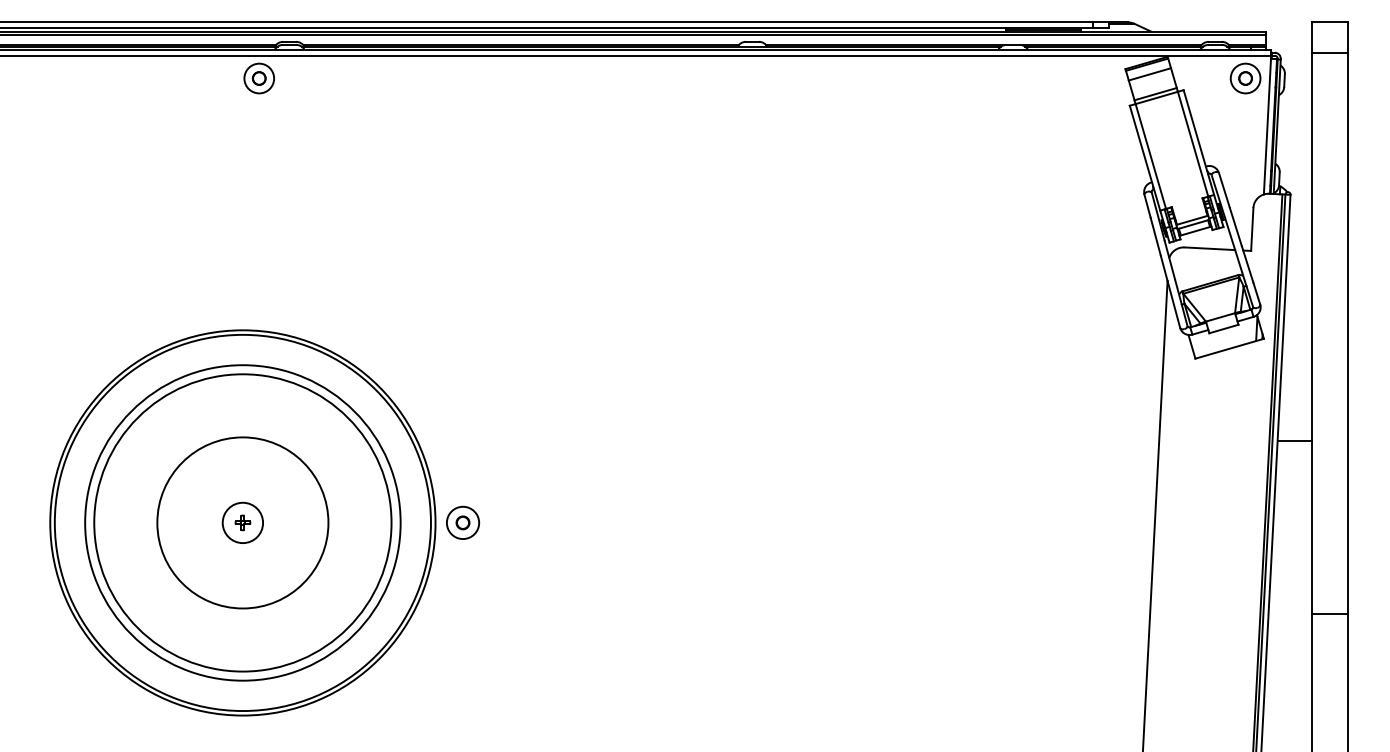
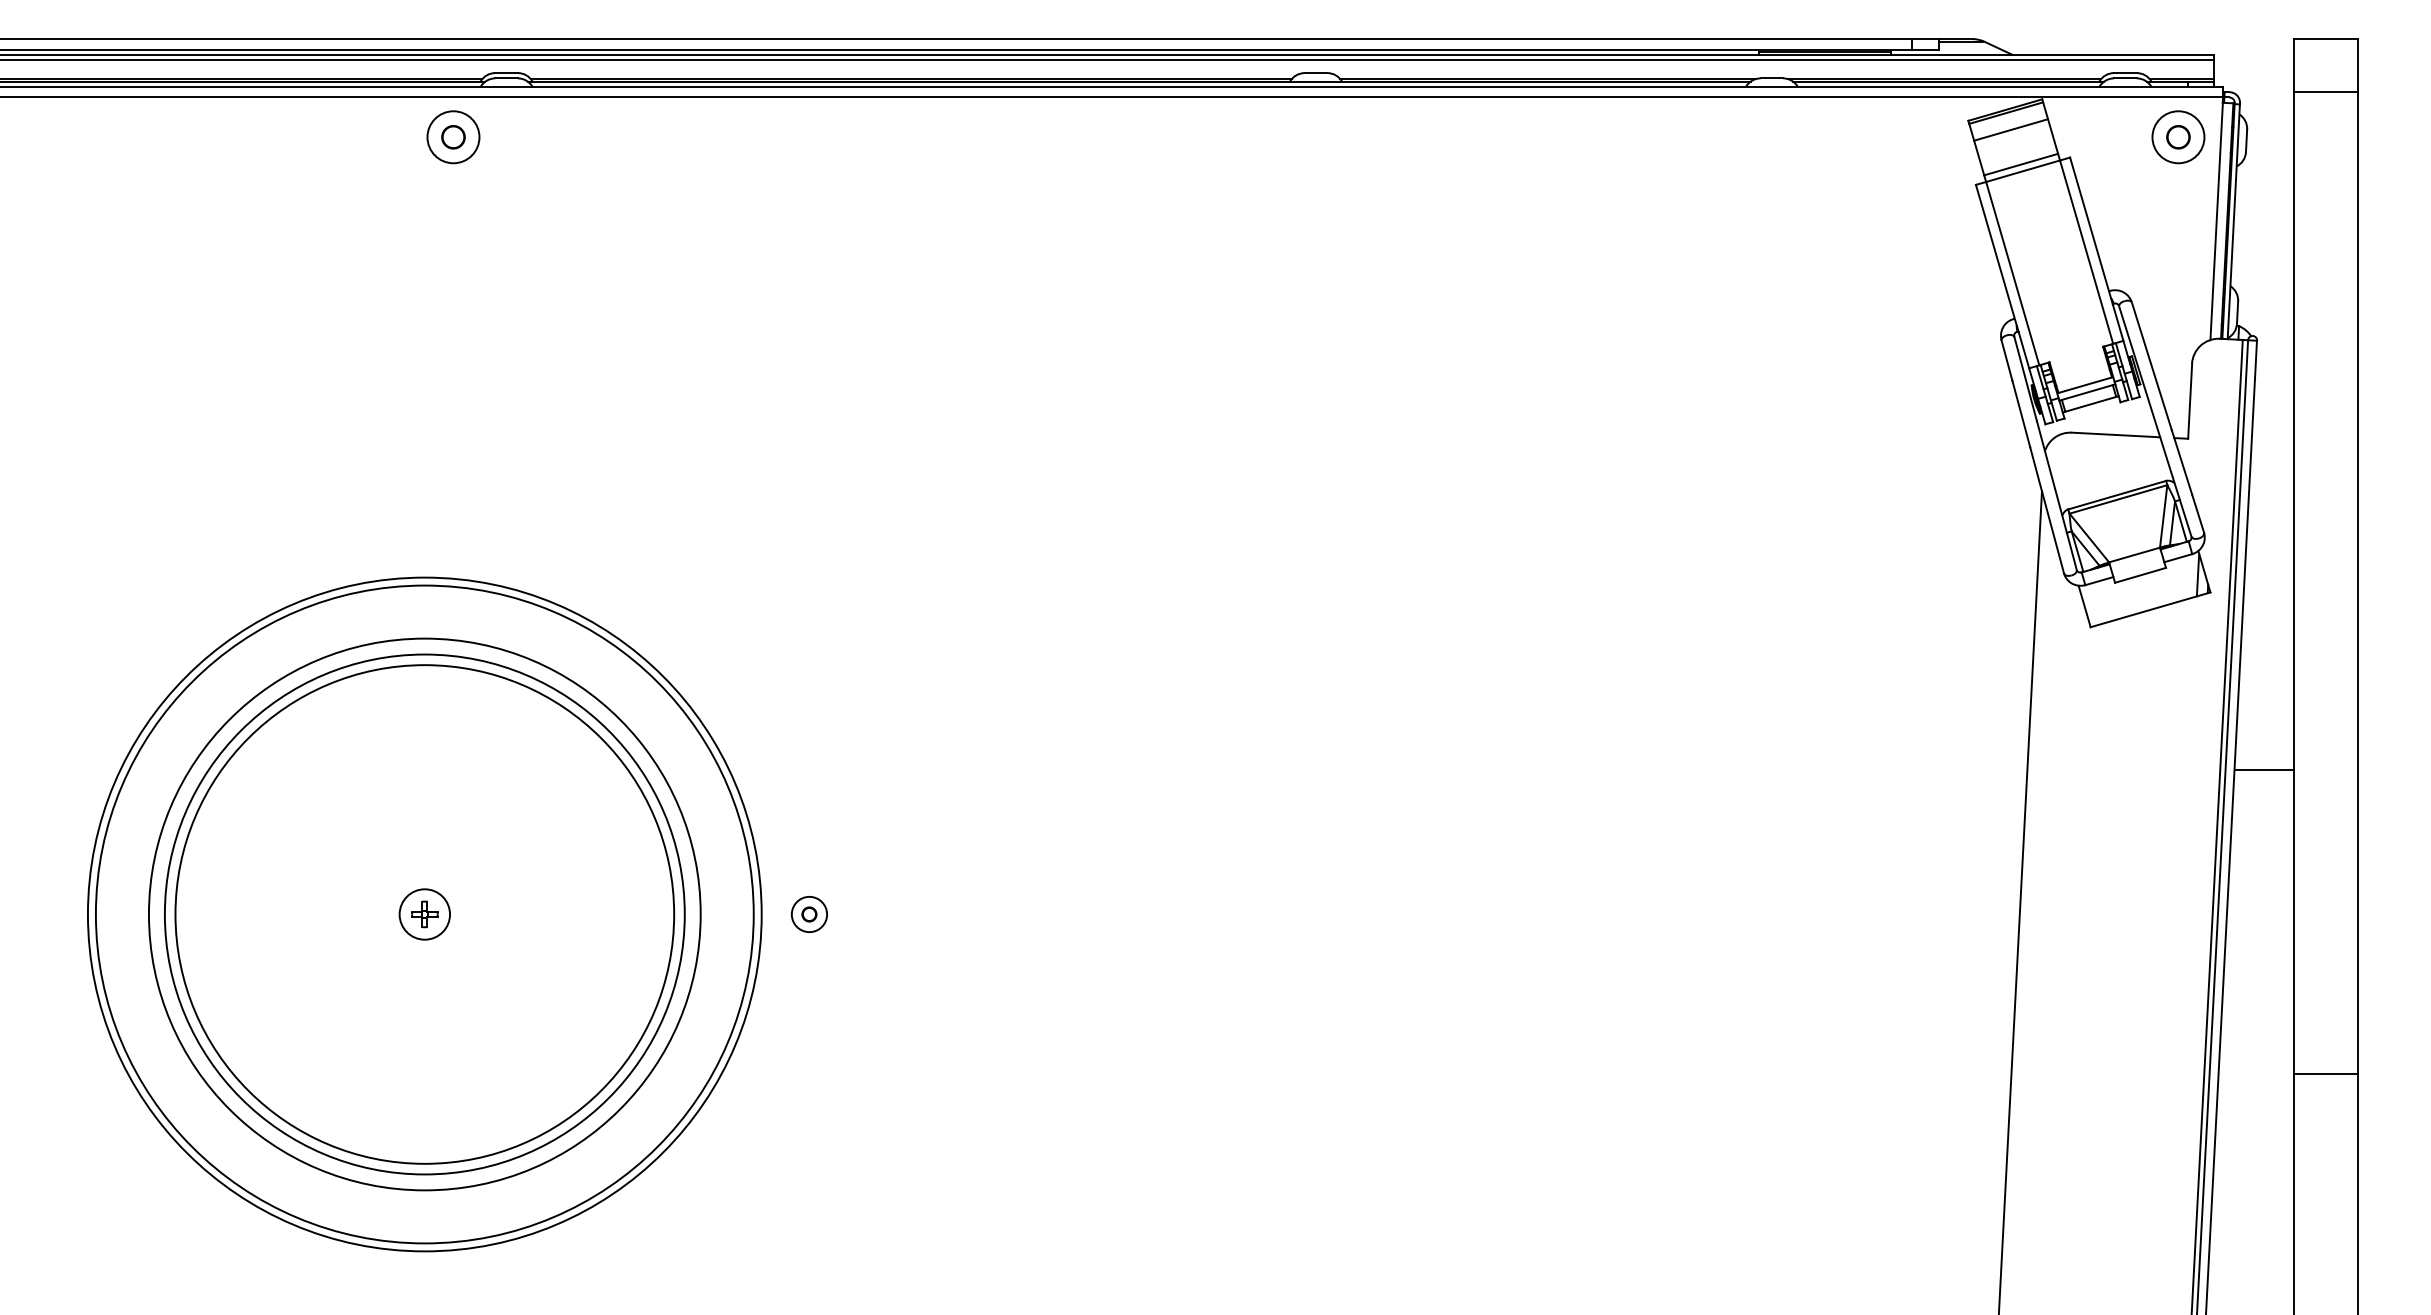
circle: (242, 522) -> (424, 913), size x0.71
circle: (242, 522) -> (424, 913), size x1.67
part: (462, 522) -> (808, 913), size x0.62

